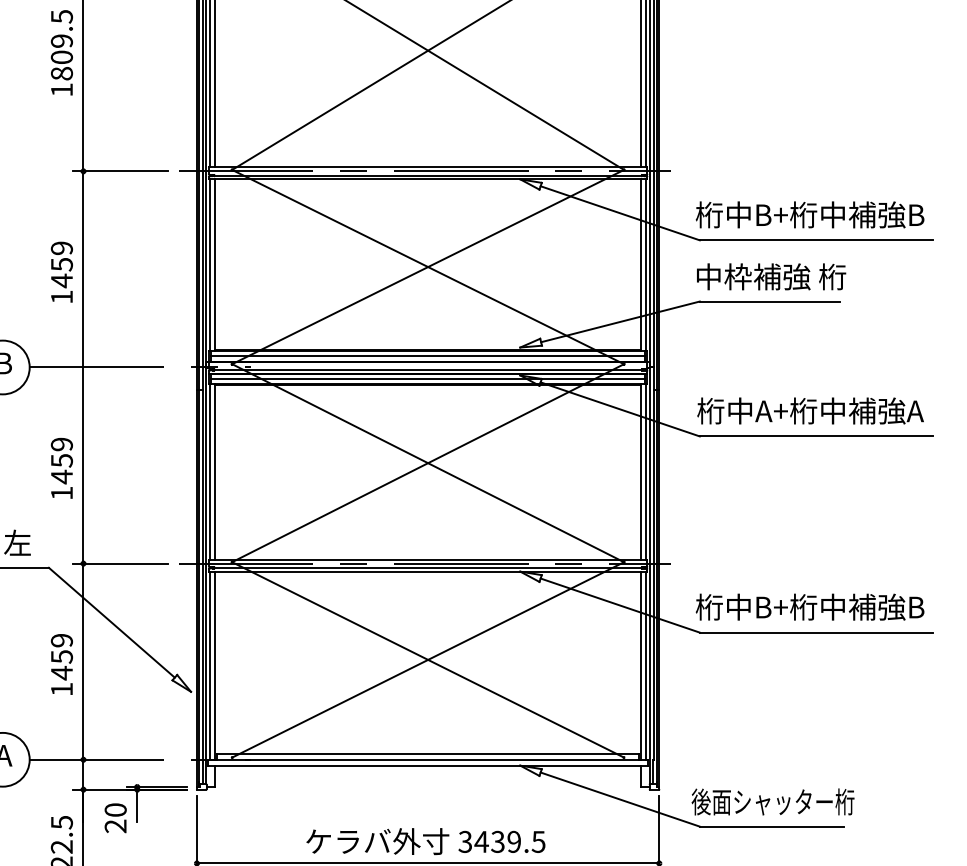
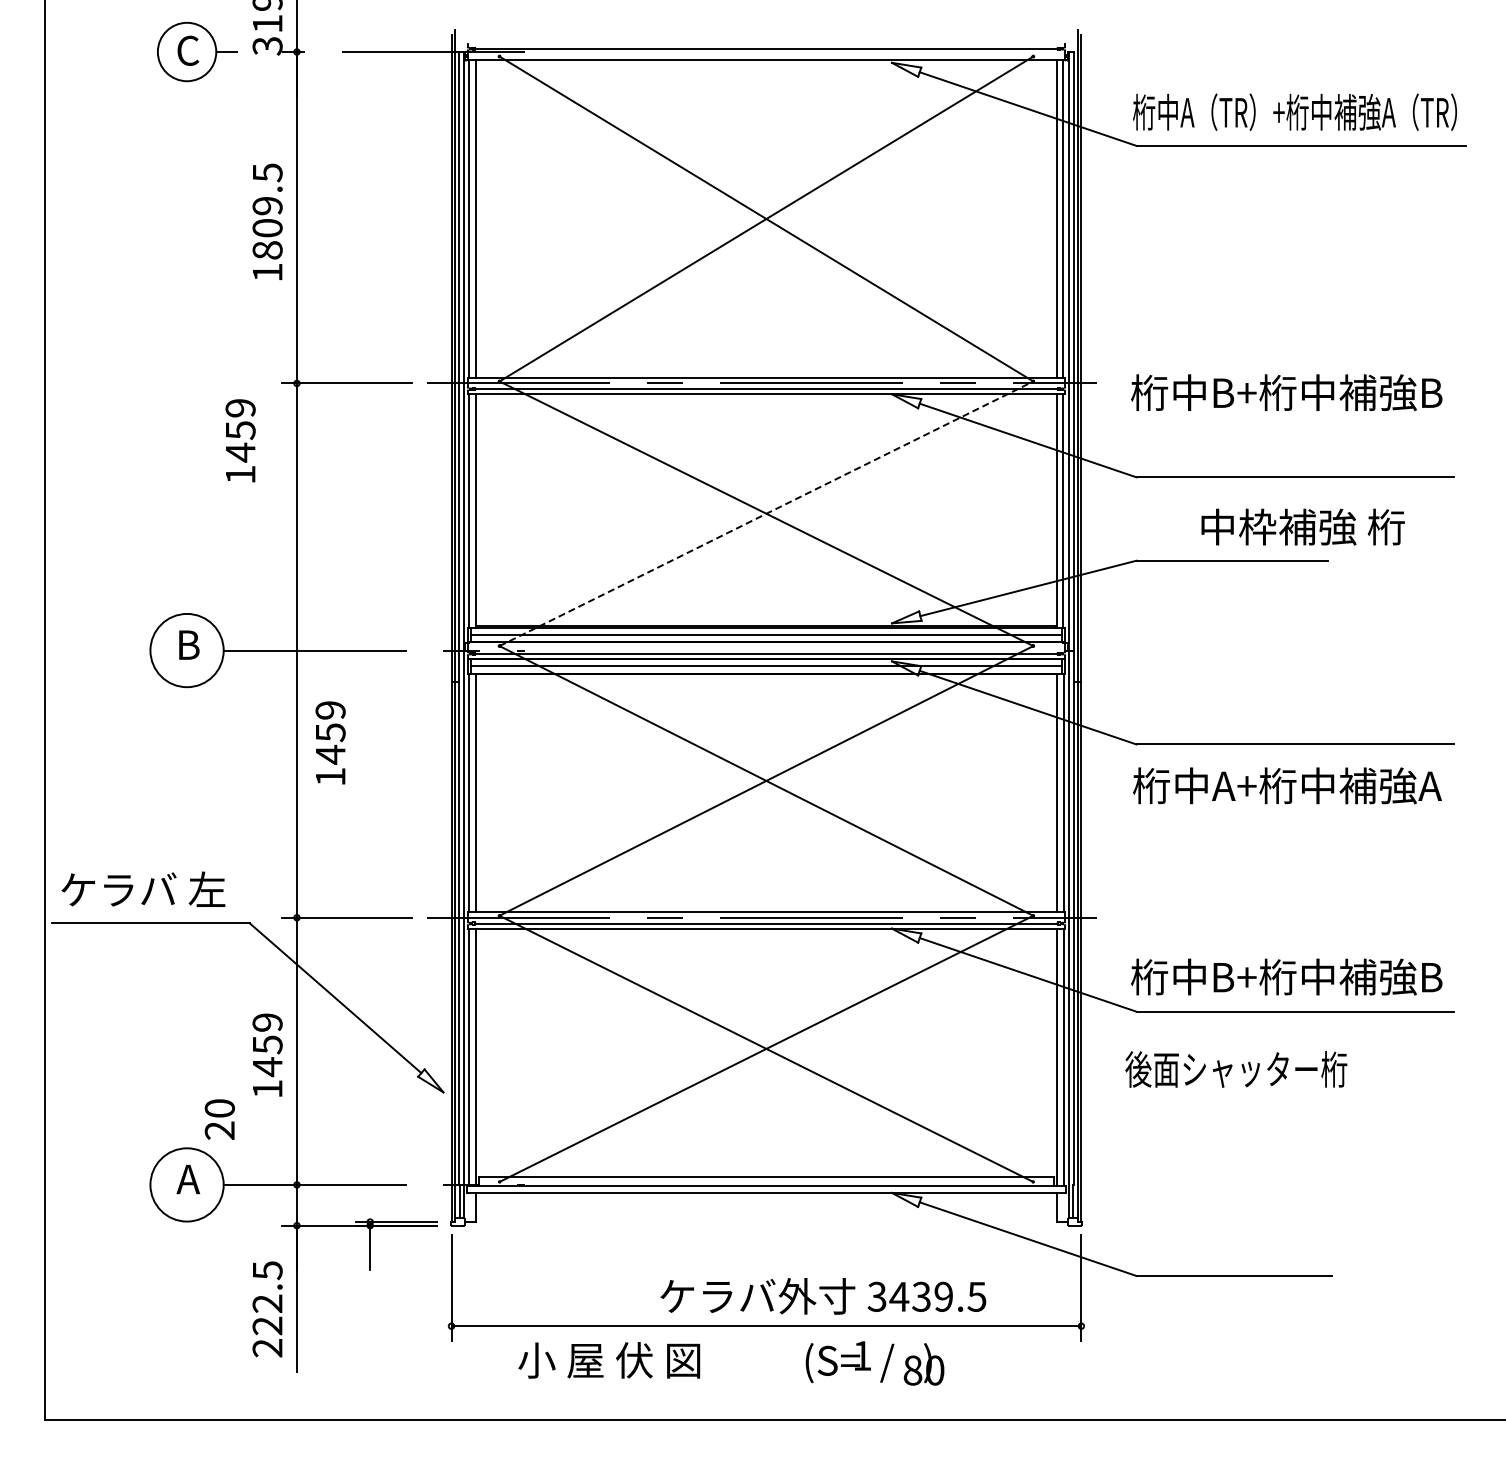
text: (809, 214) -> (1286, 392), moved
line: (428, 266) -> (766, 513), solid -> dashed
text: (61, 272) -> (240, 440), moved
text: (771, 276) -> (1302, 526), moved
text: (810, 410) -> (1287, 785), moved
text: (61, 468) -> (330, 742), moved
text: (773, 802) -> (1236, 1069), moved
text: (115, 818) -> (219, 1119), moved
text: (425, 841) -> (823, 1296), moved

